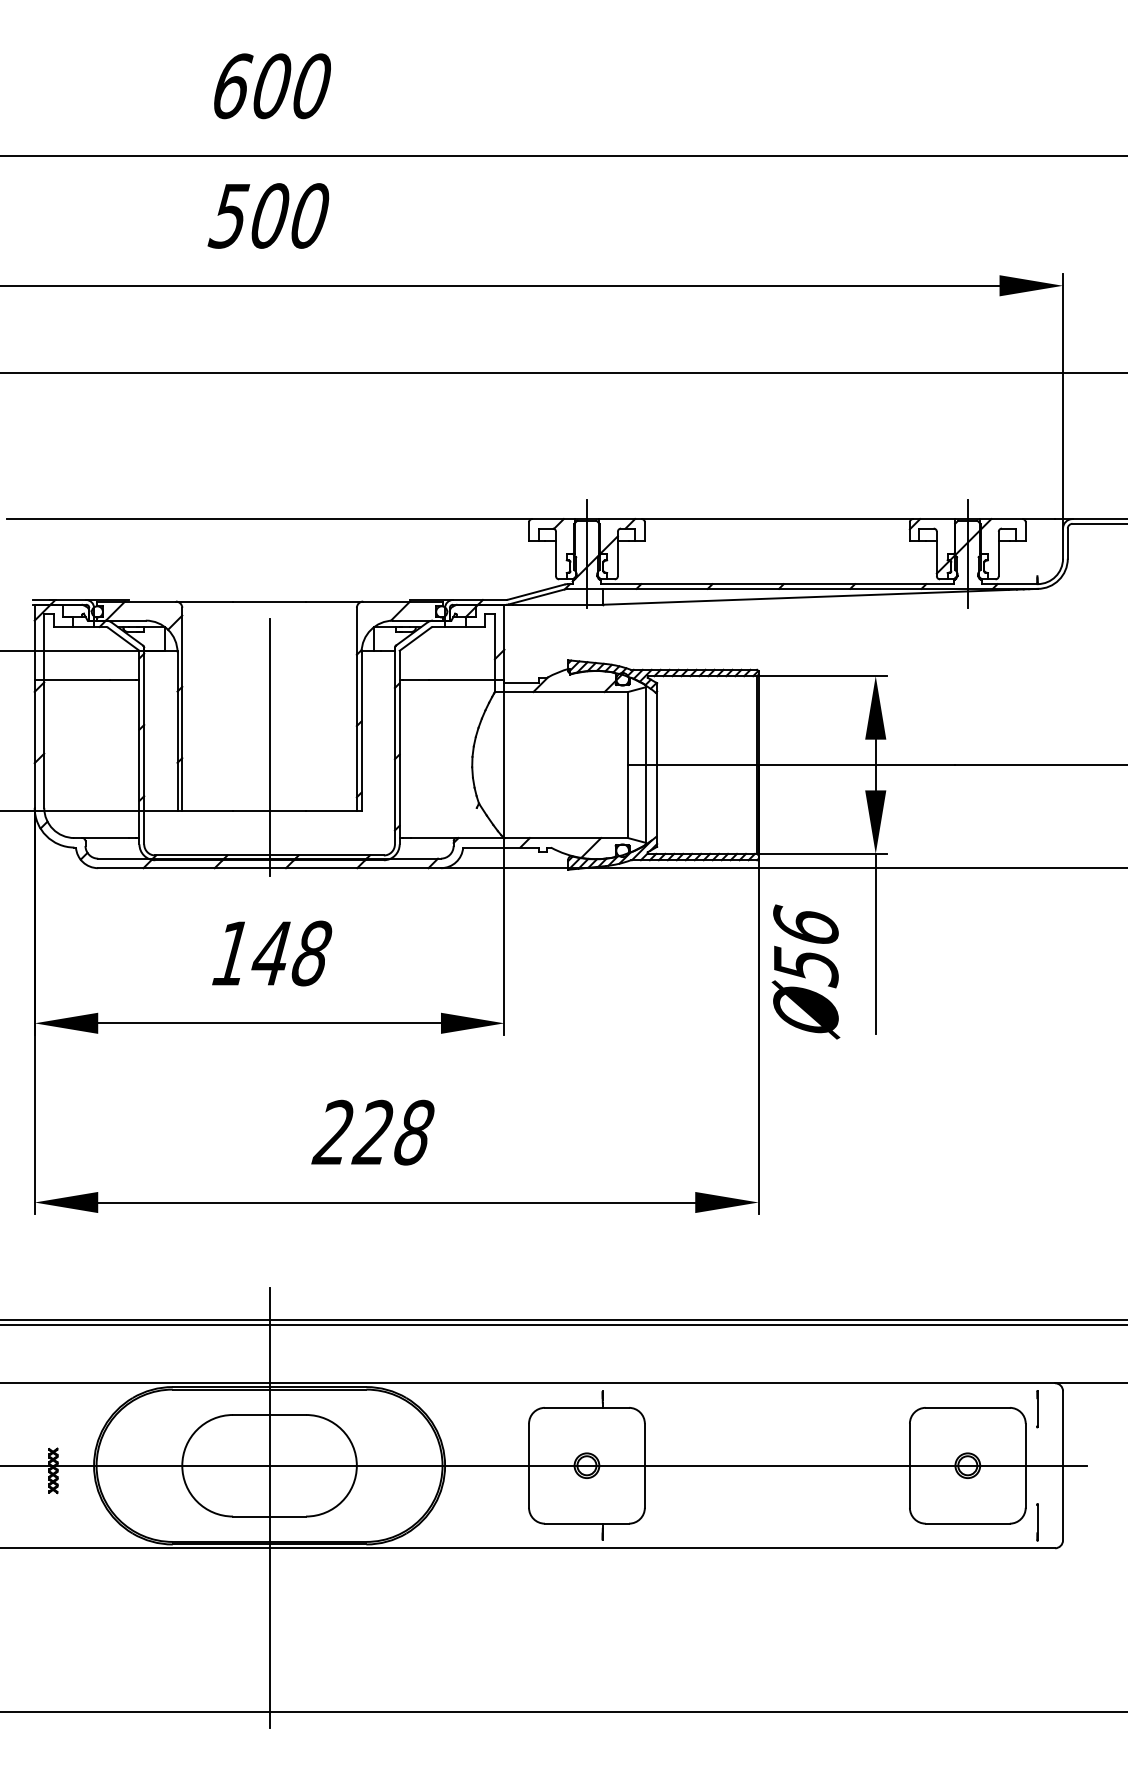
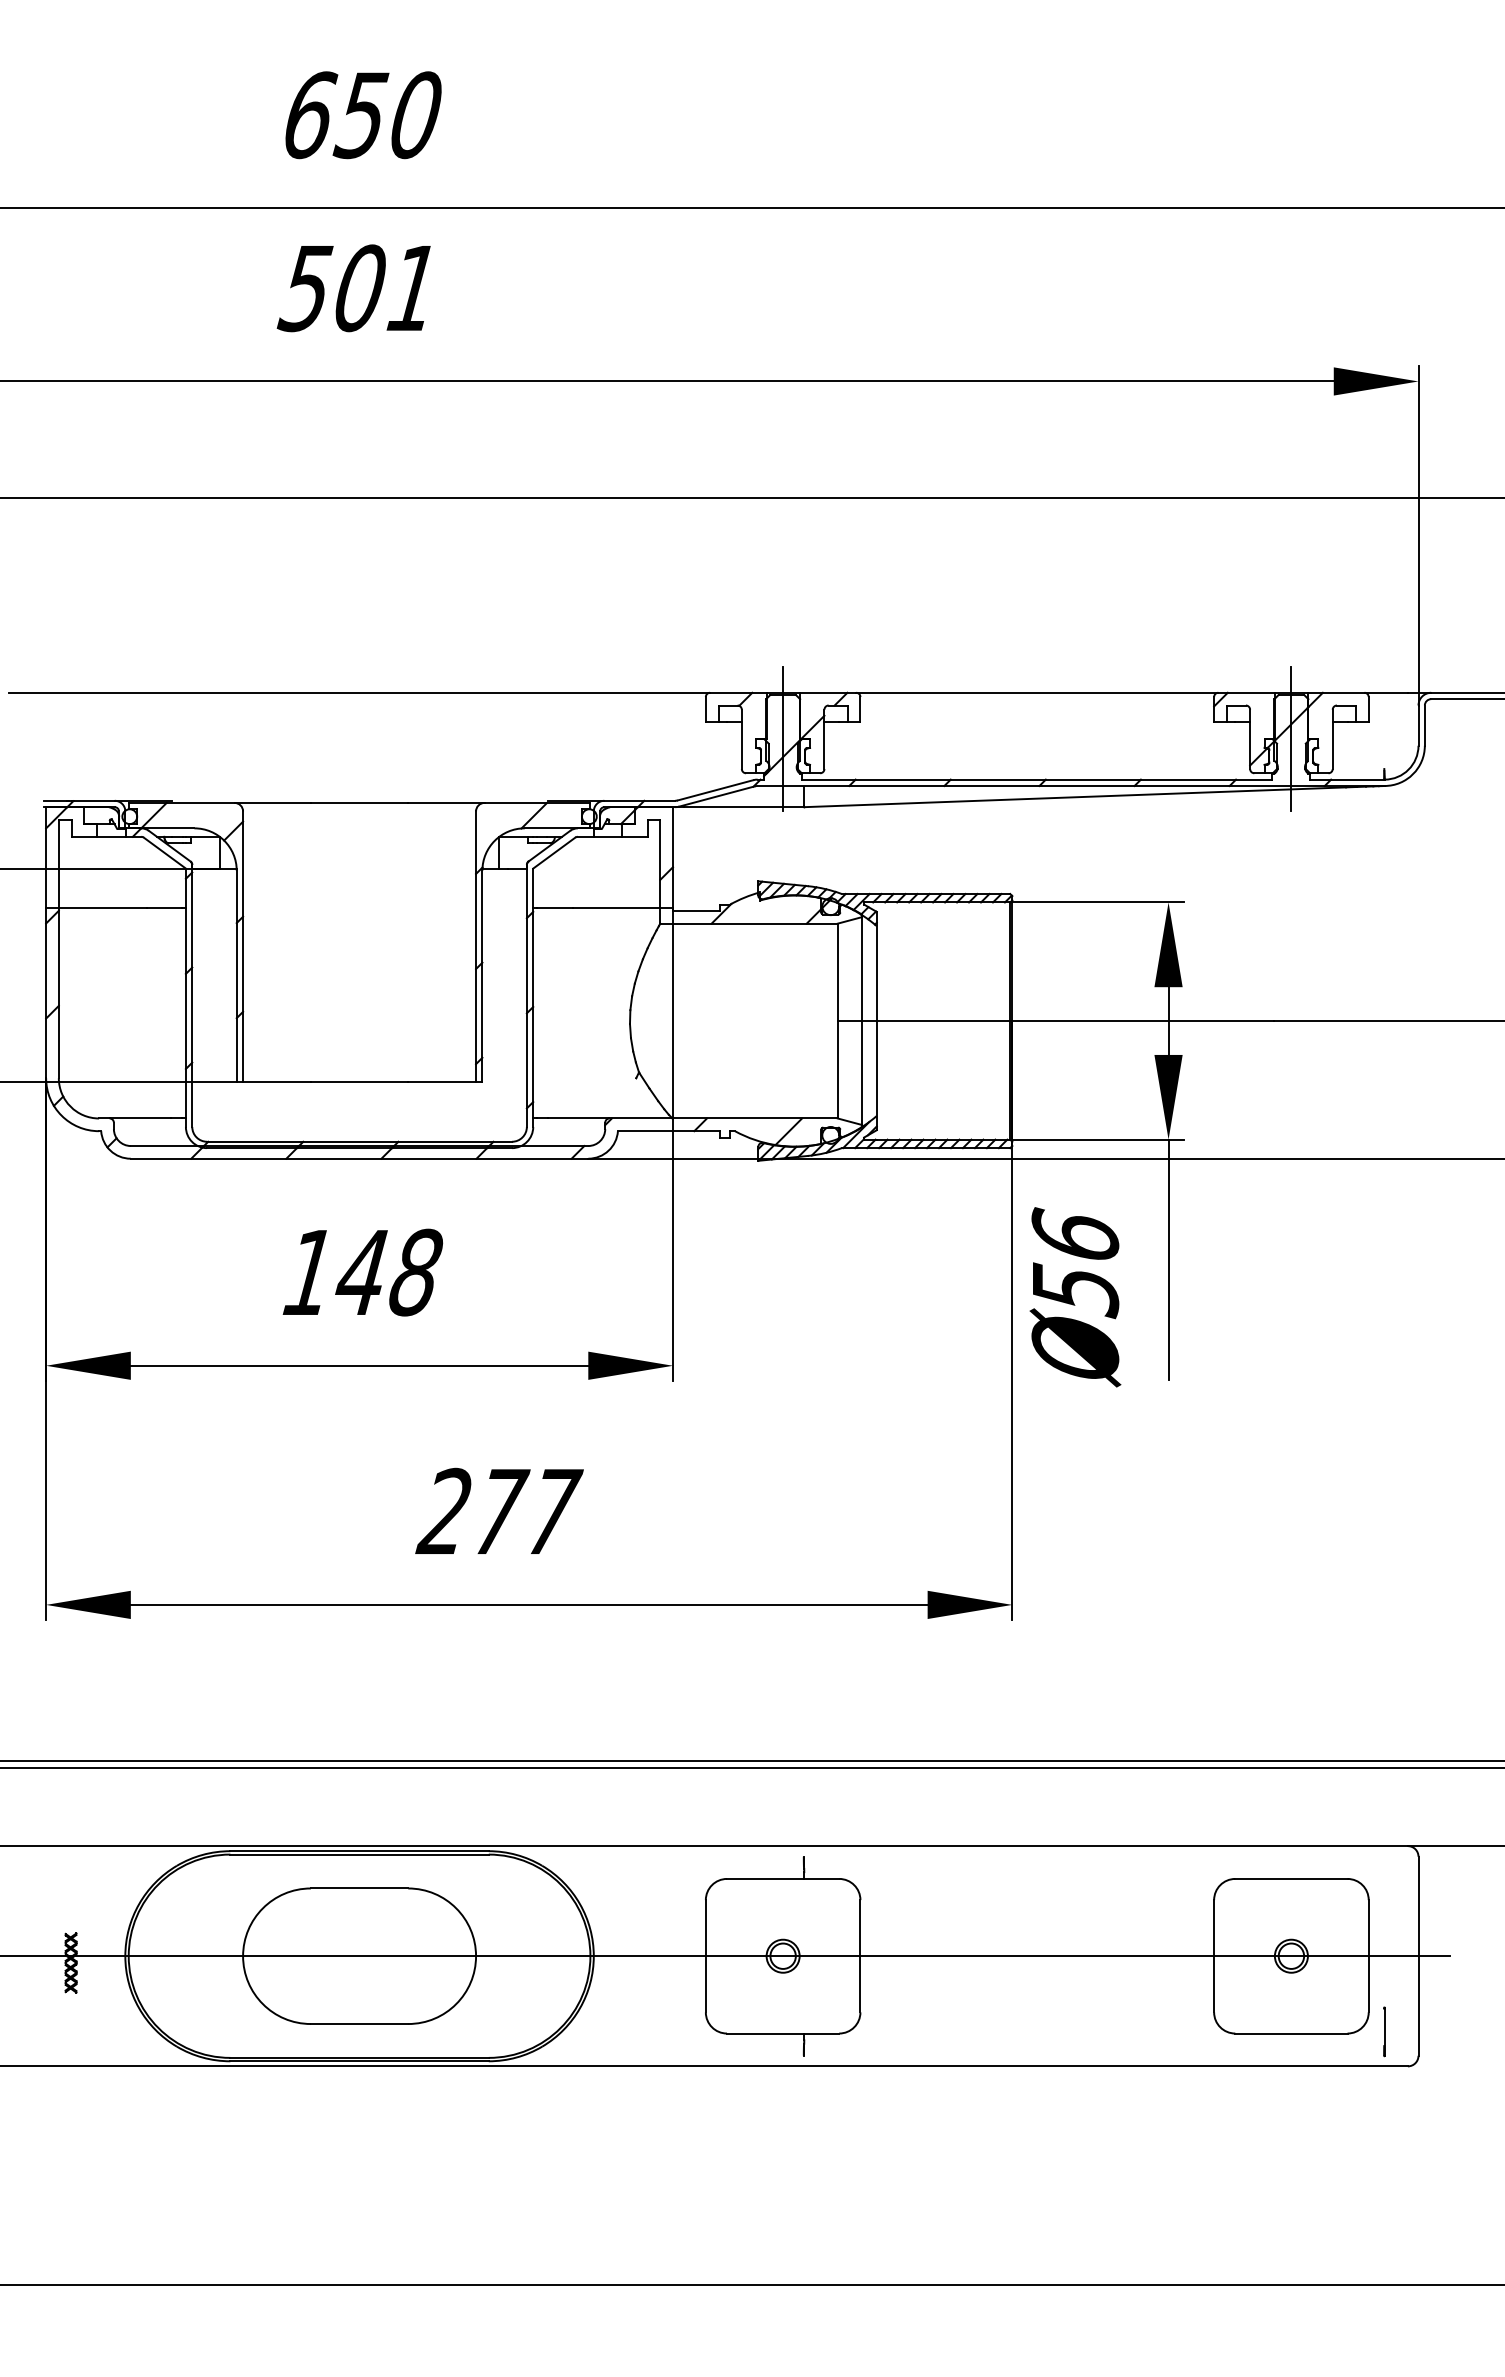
text: (270, 86) -> (360, 115), 600 -> 650
text: (309, 216) -> (412, 288), 500 -> 501
line: (269, 747) -> (359, 997), removed
text: (393, 1132) -> (525, 1511), 228 -> 277
line: (1037, 1409) -> (1384, 1880), removed
line: (269, 1507) -> (359, 2012), removed

